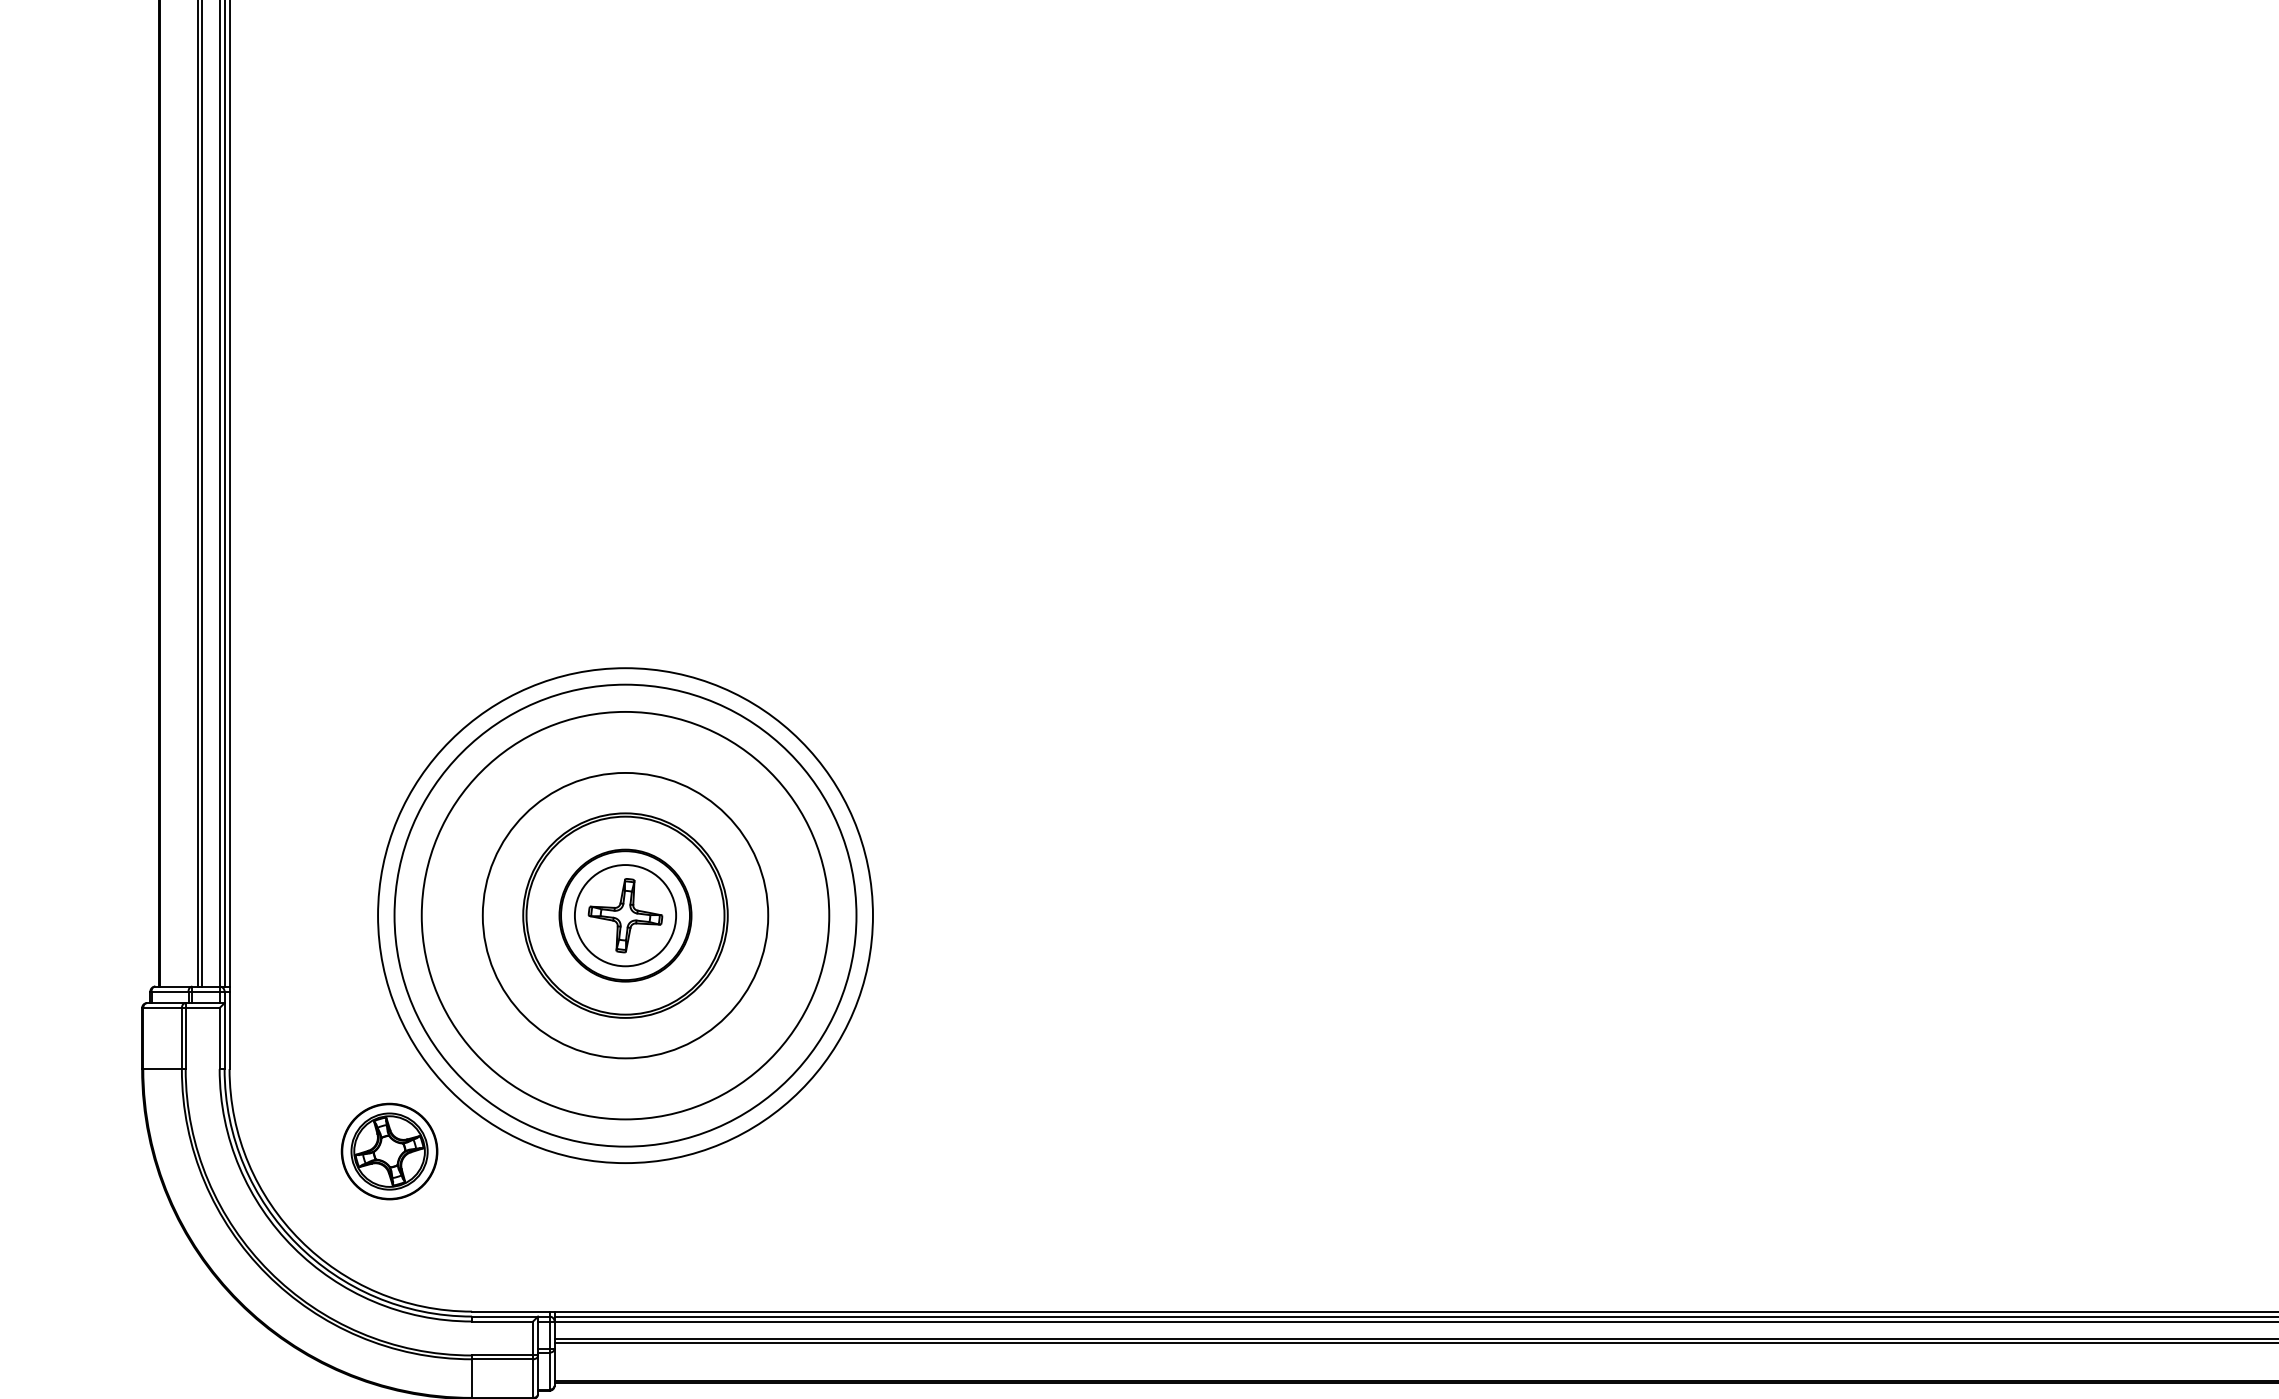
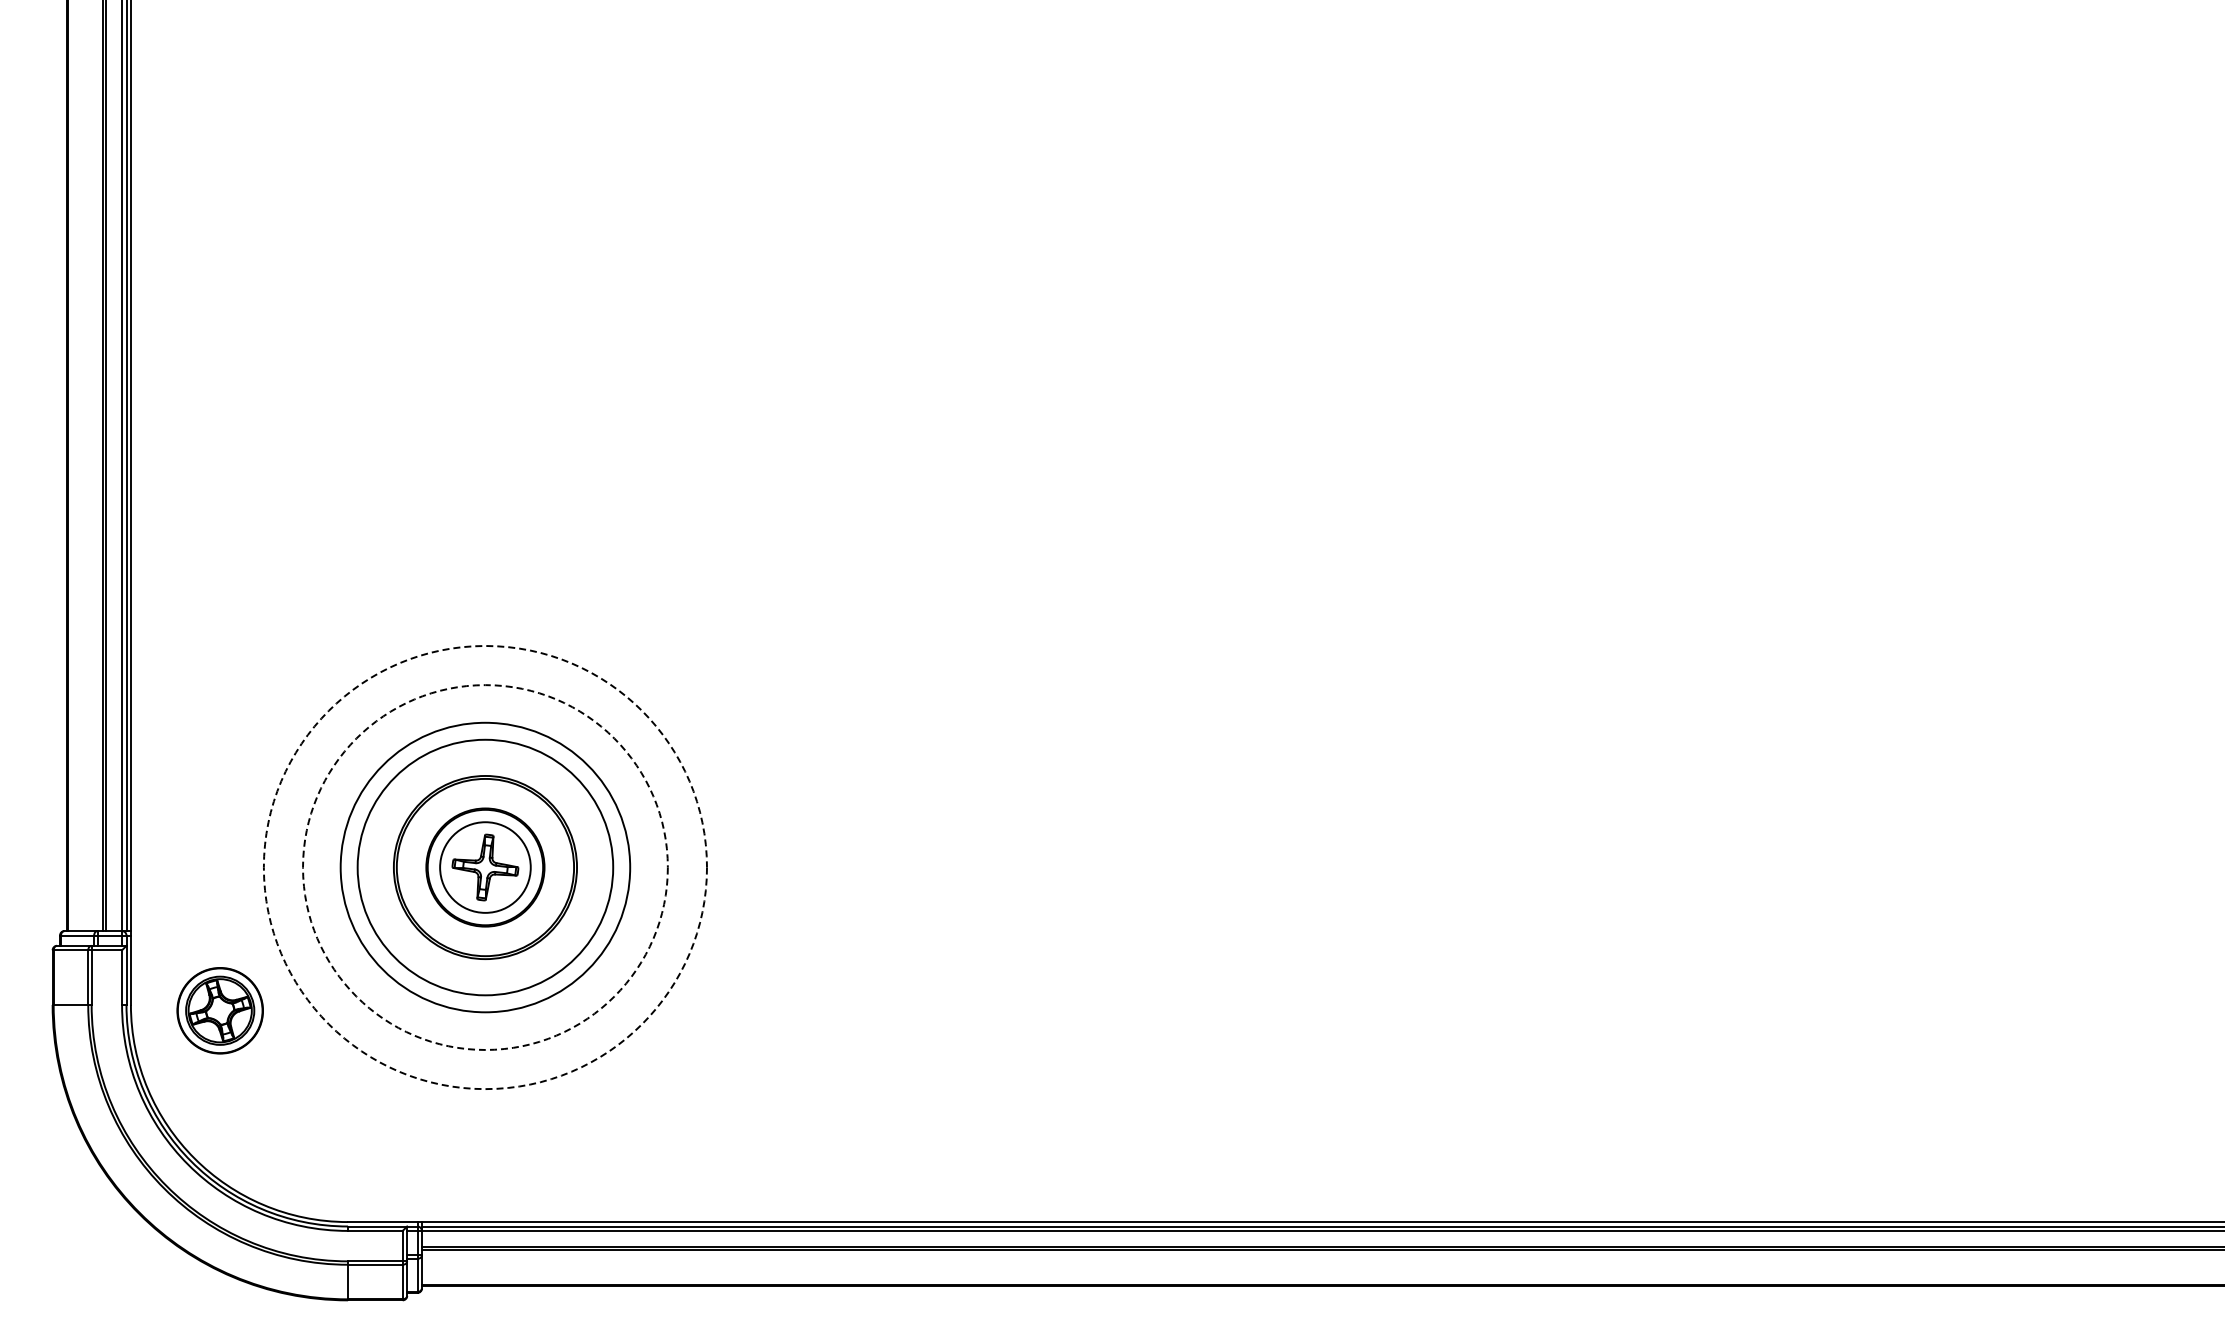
circle: (625, 915) -> (485, 867), size x0.7
circle: (625, 915) -> (485, 867), solid -> dashed
circle: (625, 915) -> (485, 867), solid -> dashed
part: (388, 1151) -> (219, 1010), moved

